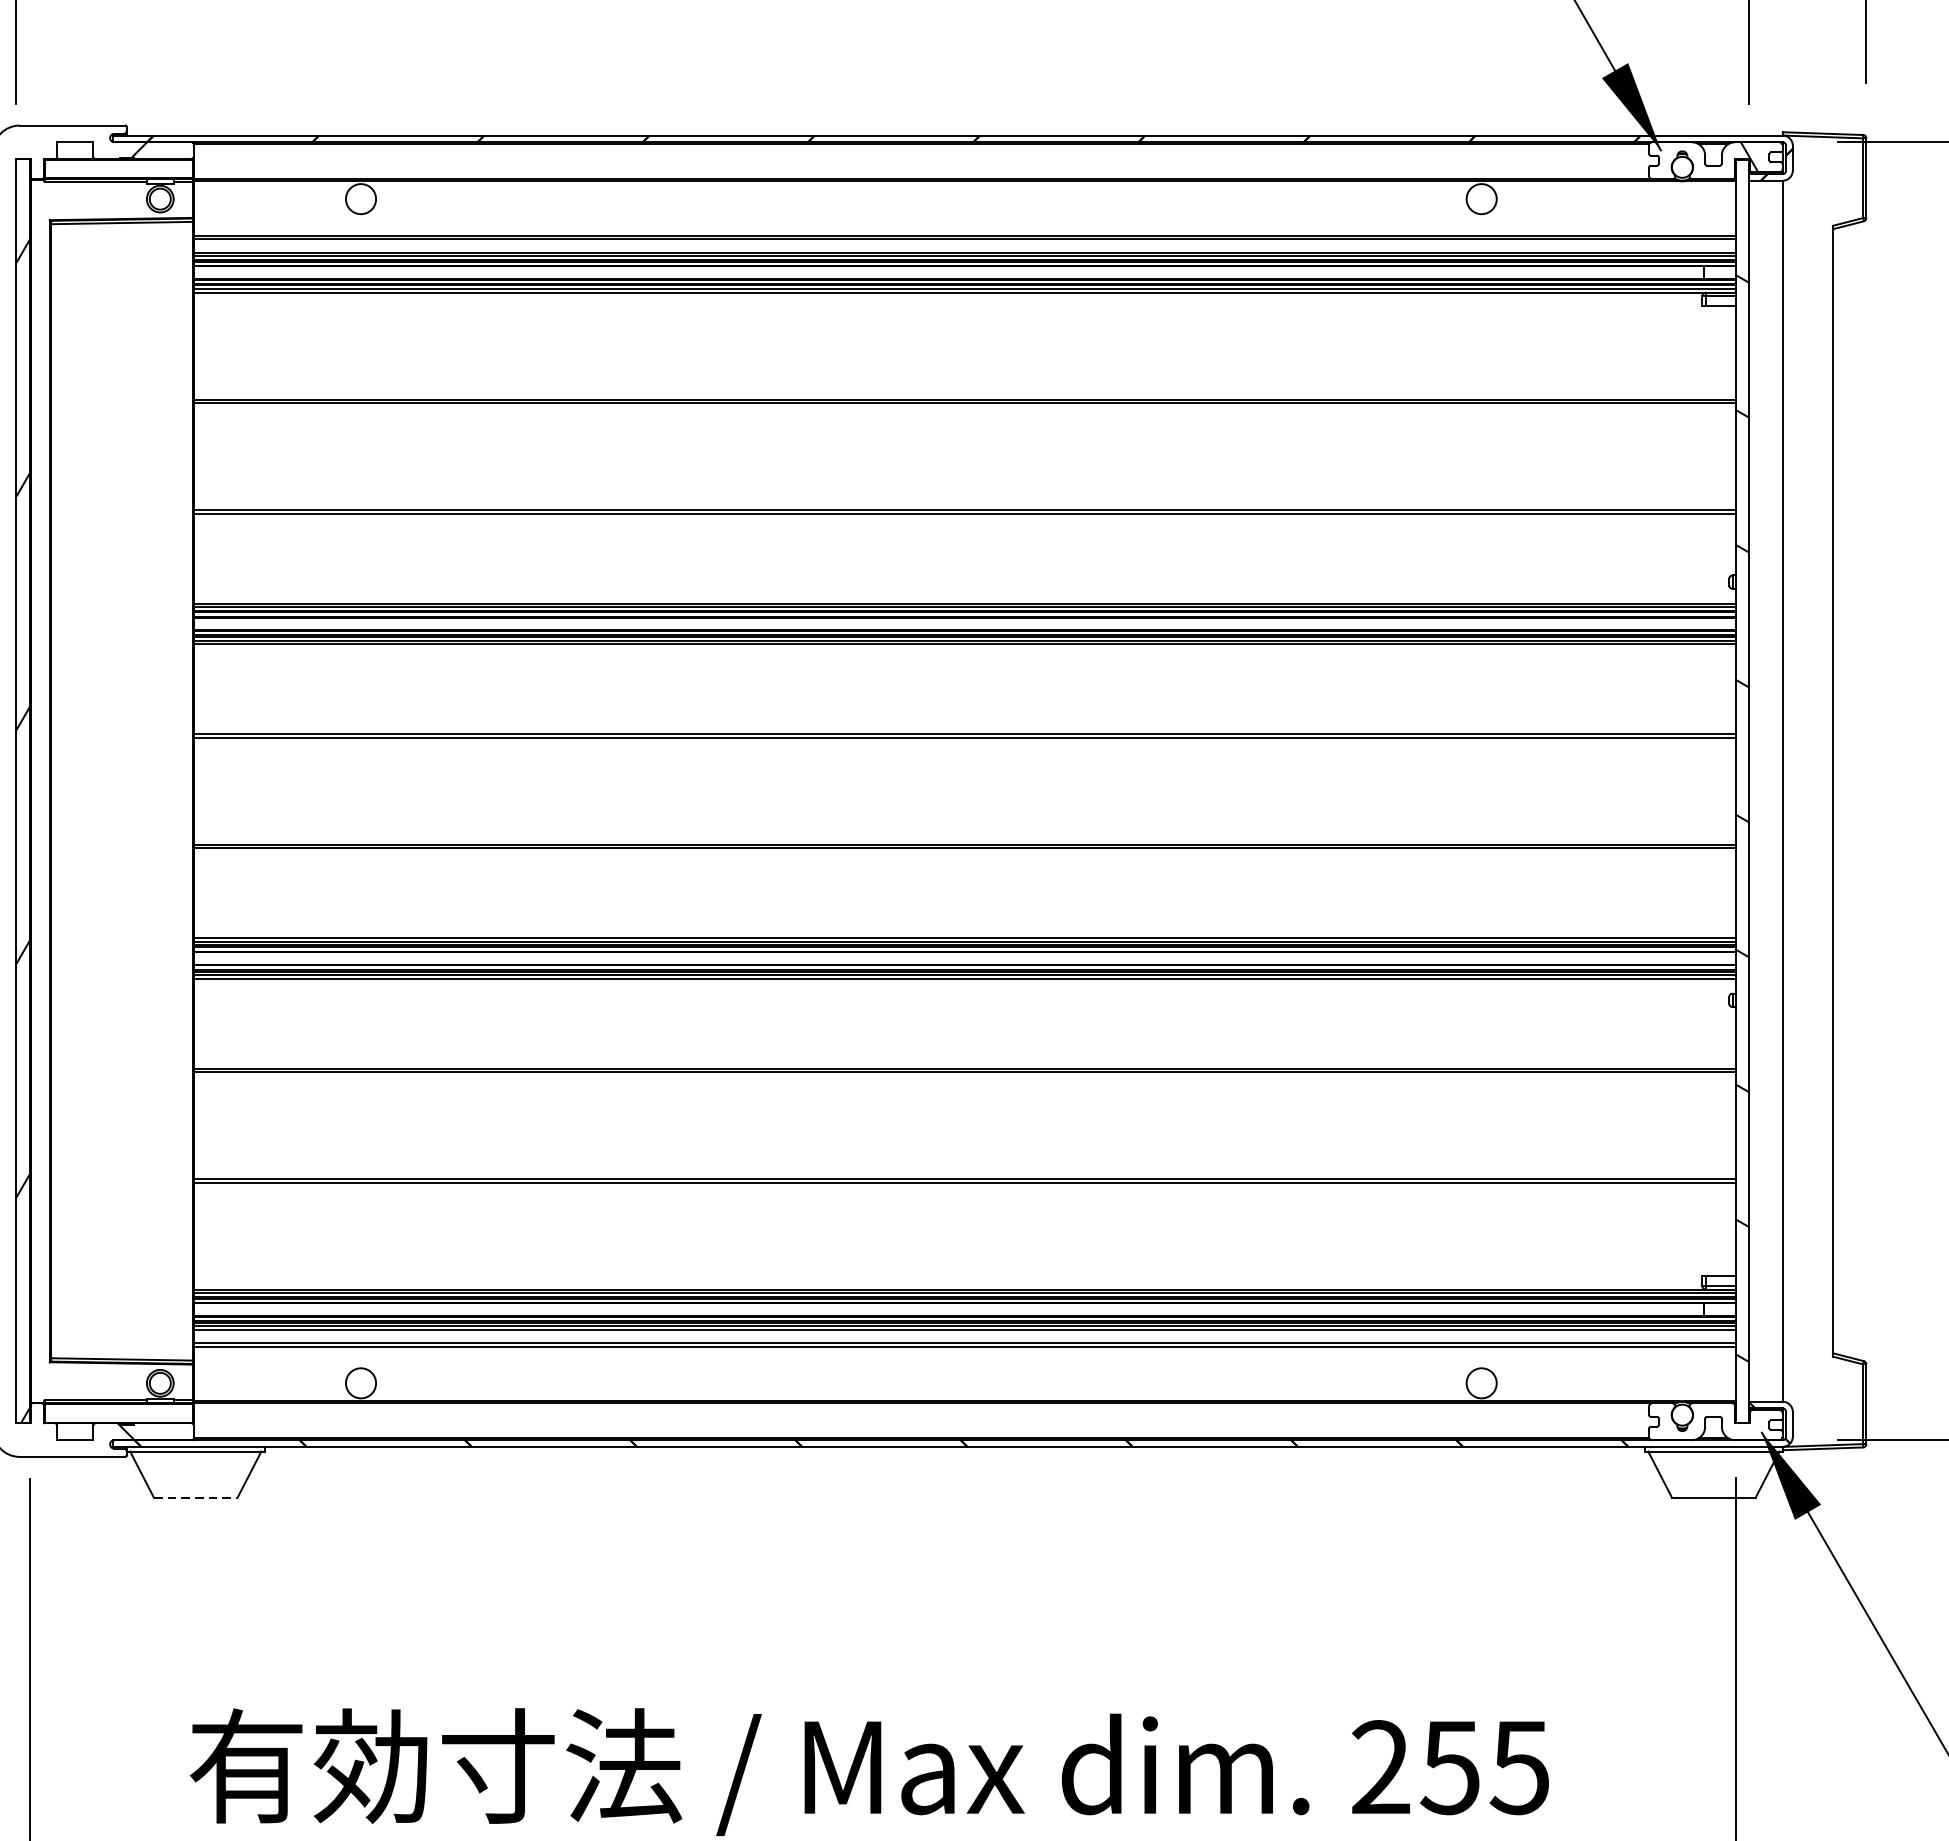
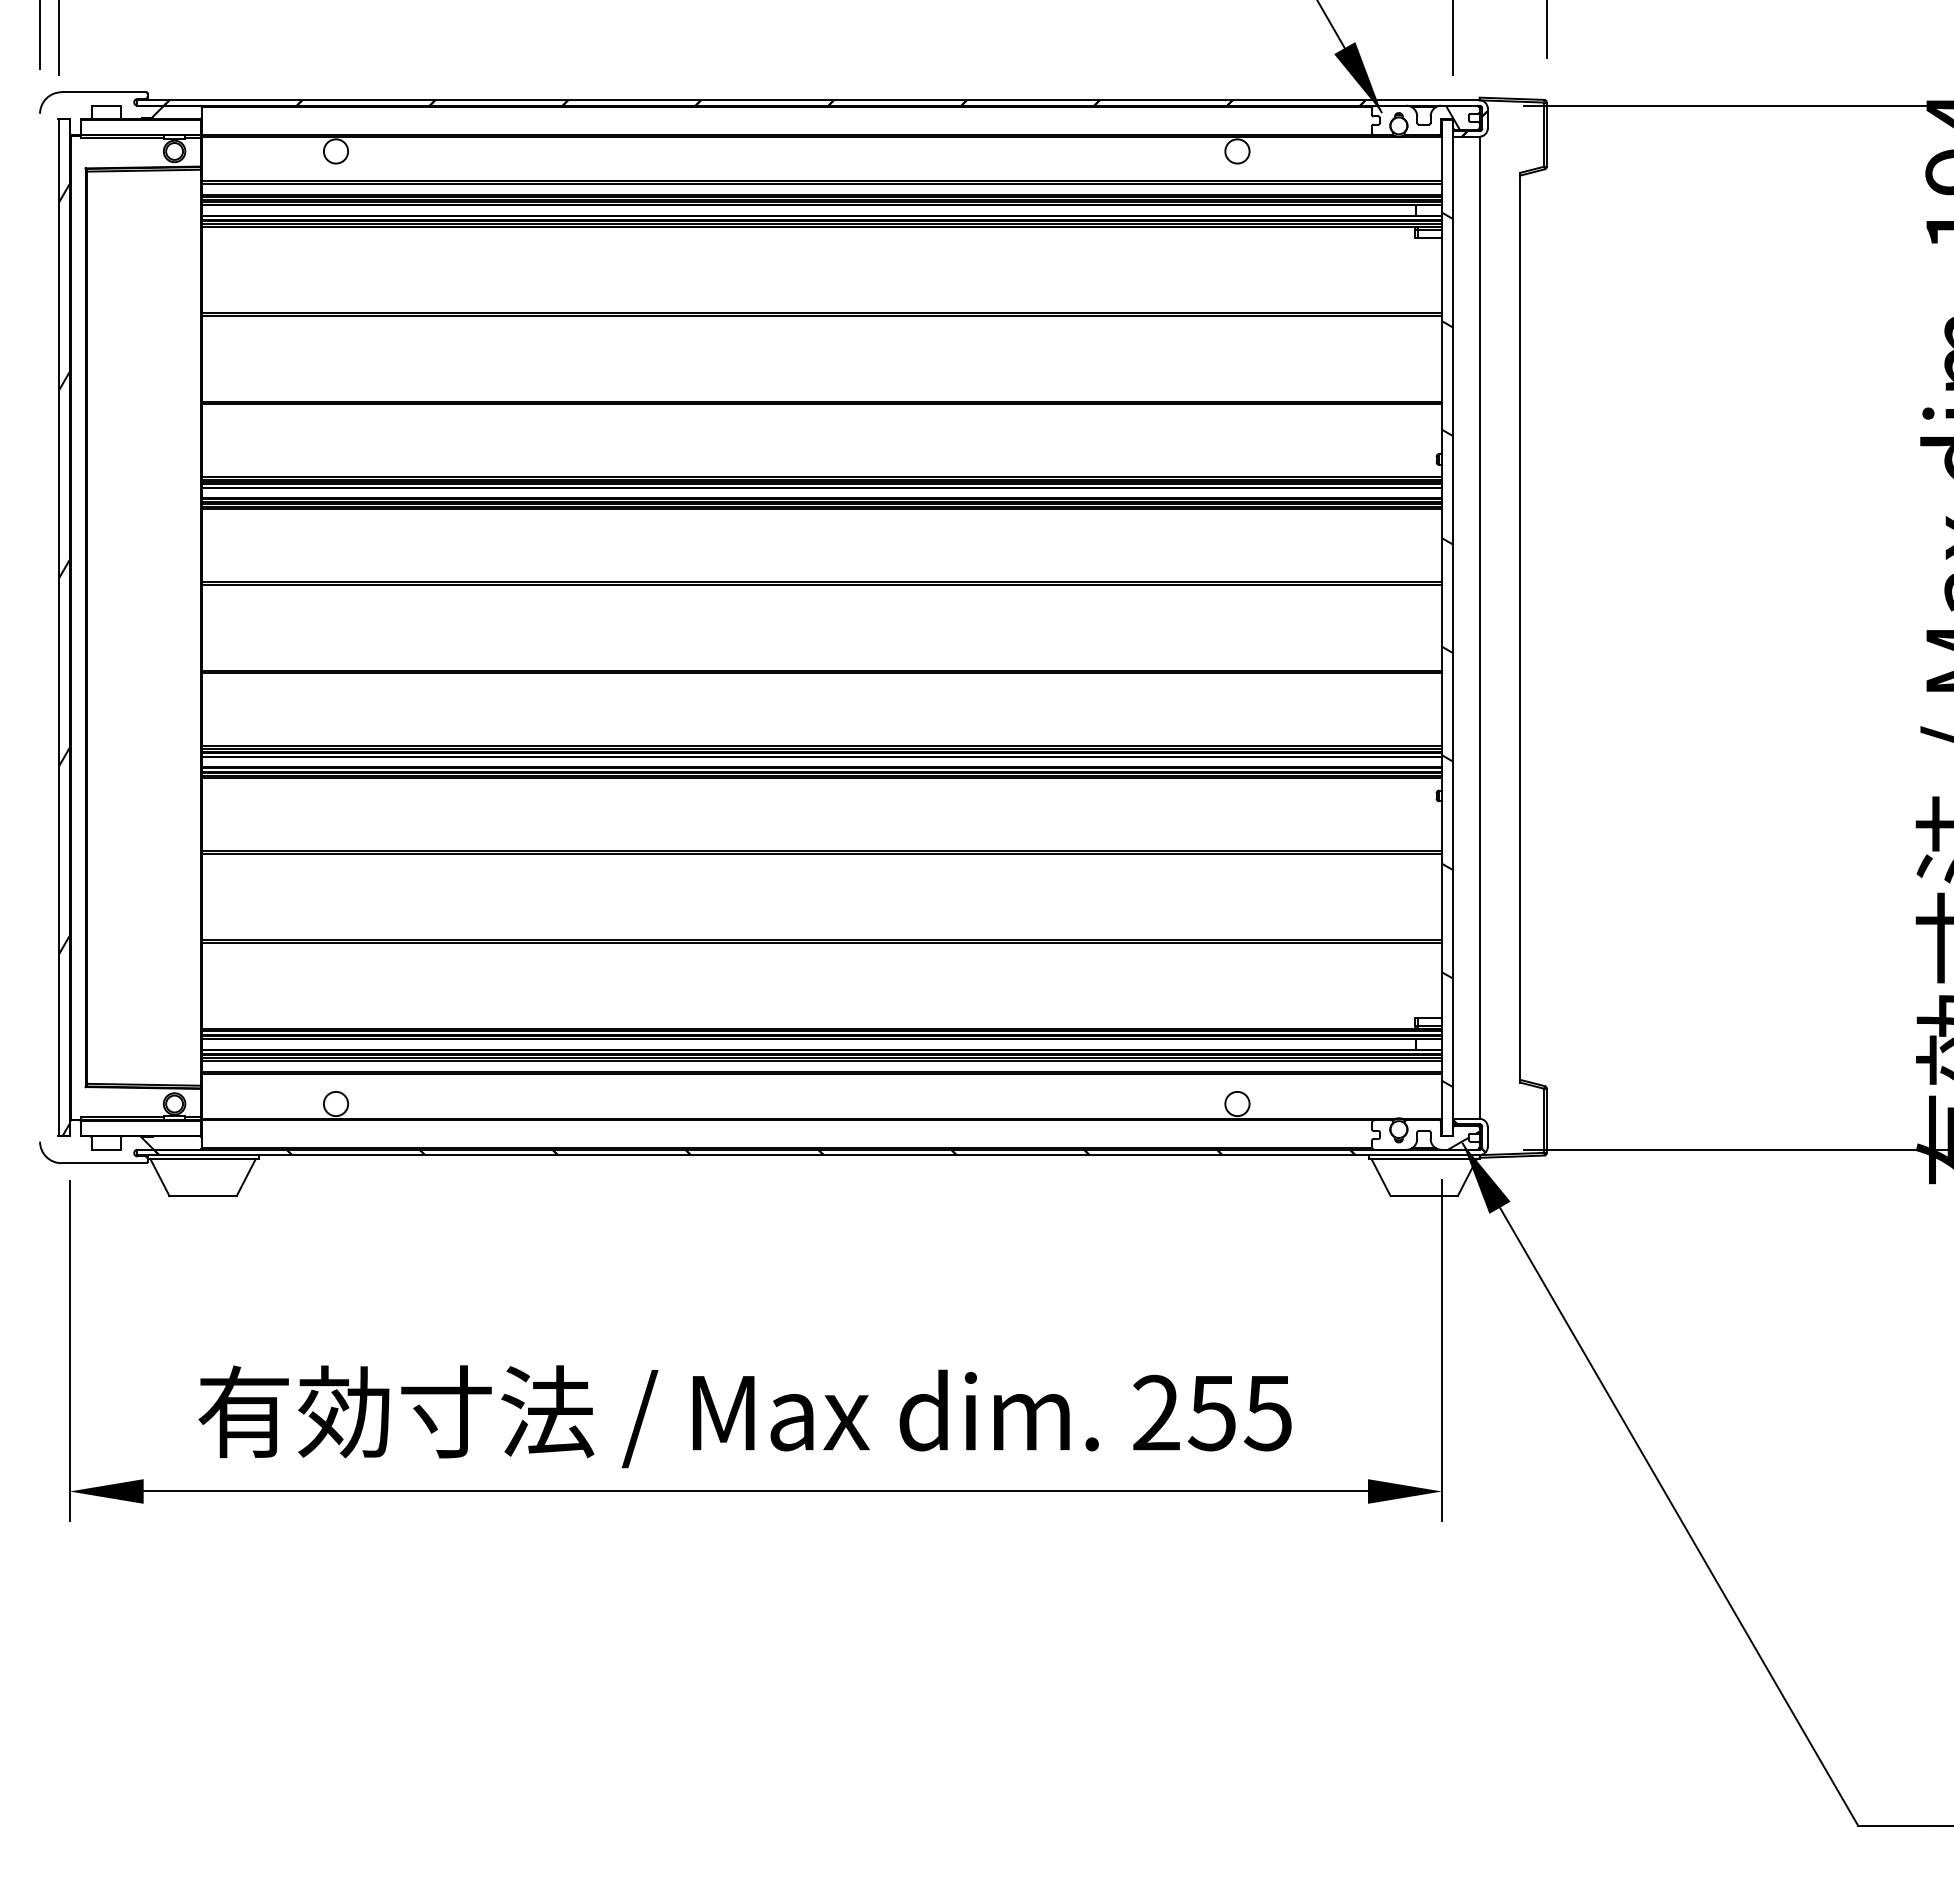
hatch: (1762, 1428) -> (1463, 1140), added
line: (196, 1498) -> (203, 1196), dashed -> solid

